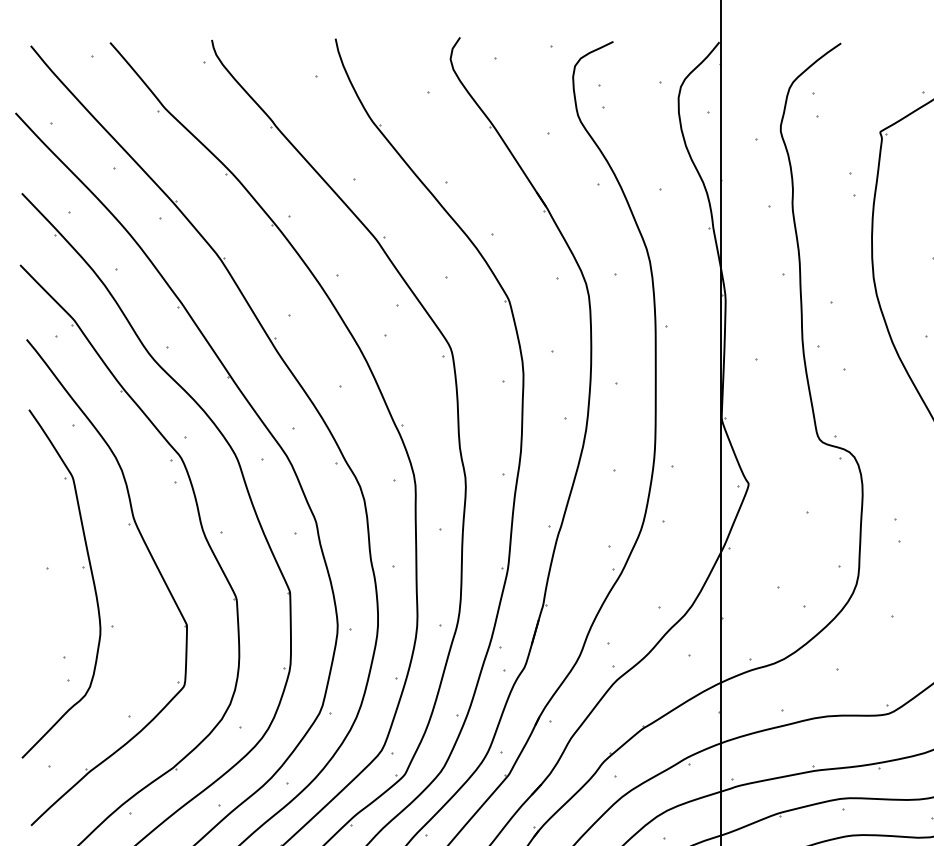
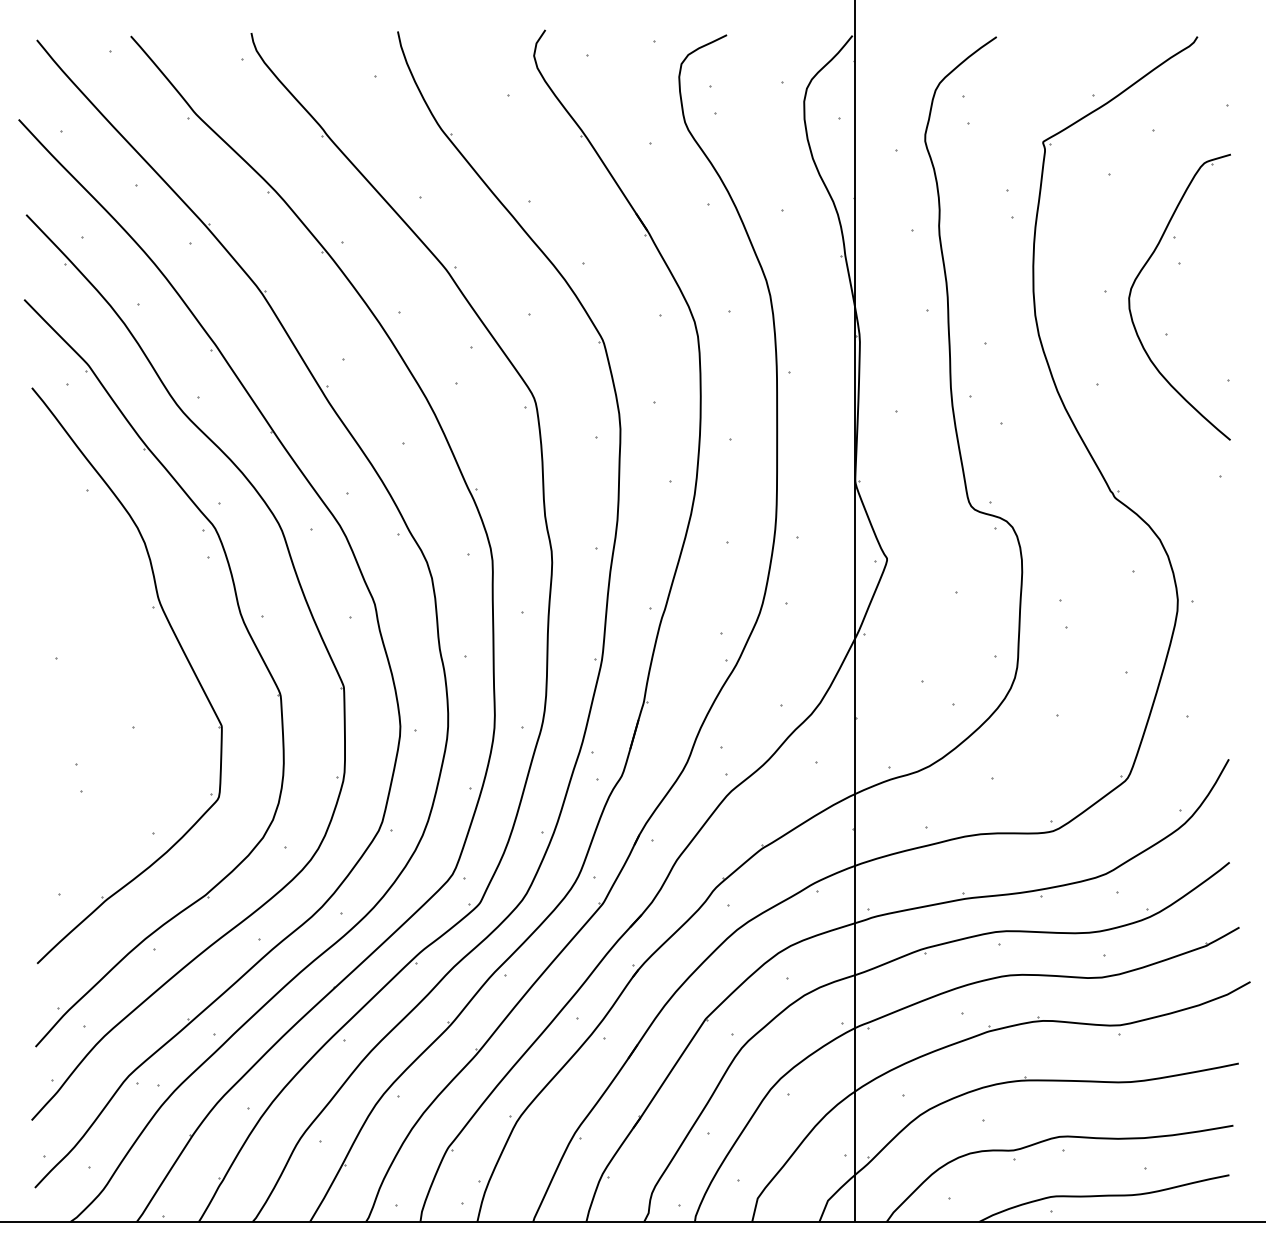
part: (82, 568) -> (97, 658), removed

